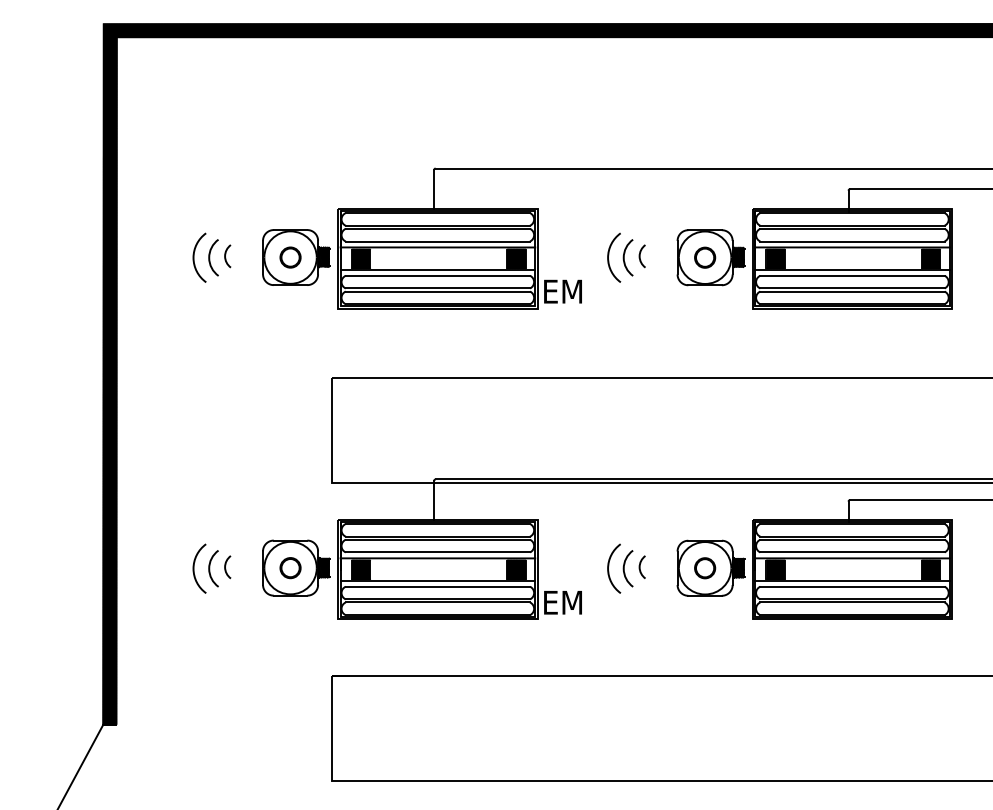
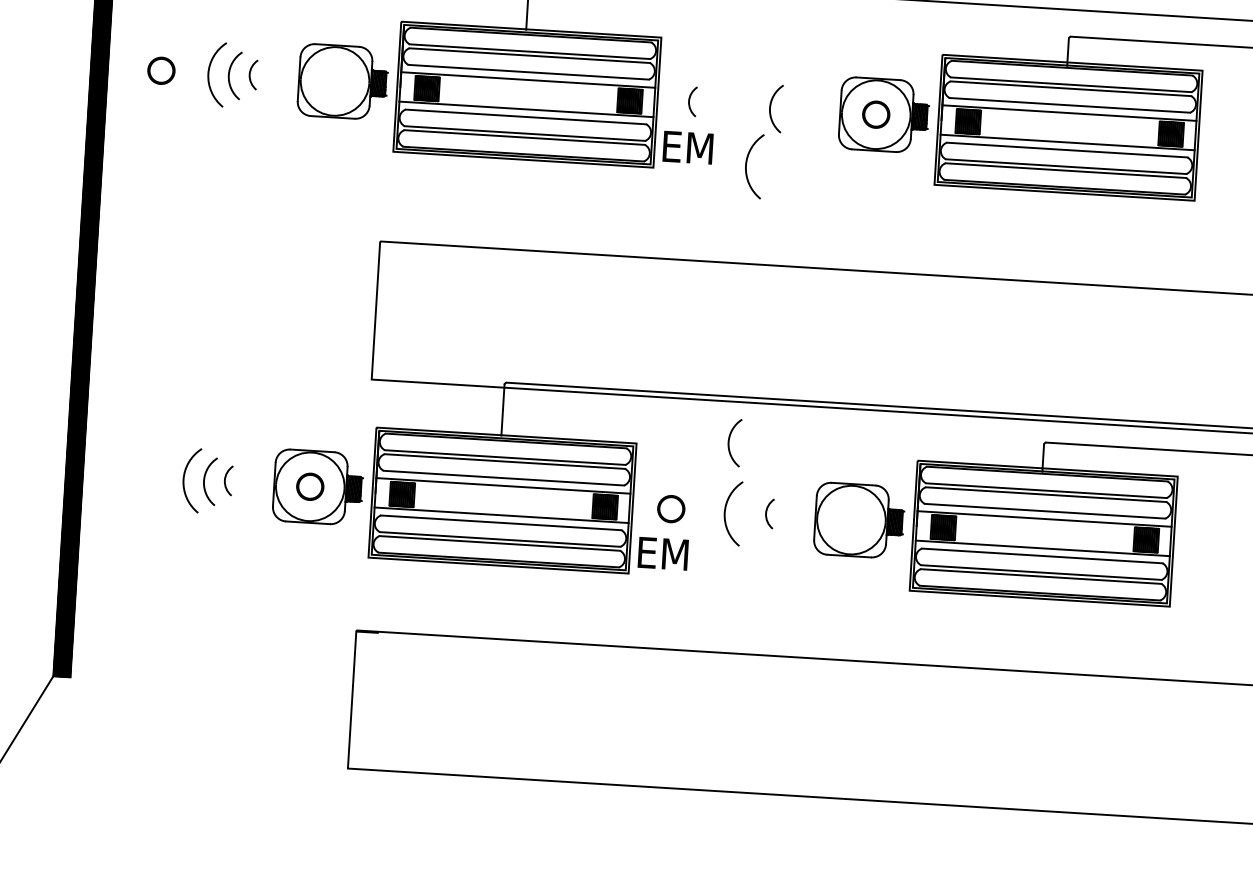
arc: (609, 255) -> (748, 162), moved
arc: (640, 256) -> (690, 101), moved
circle: (290, 257) -> (161, 70), moved
arc: (624, 568) -> (729, 442), moved
circle: (705, 568) -> (671, 509), moved

